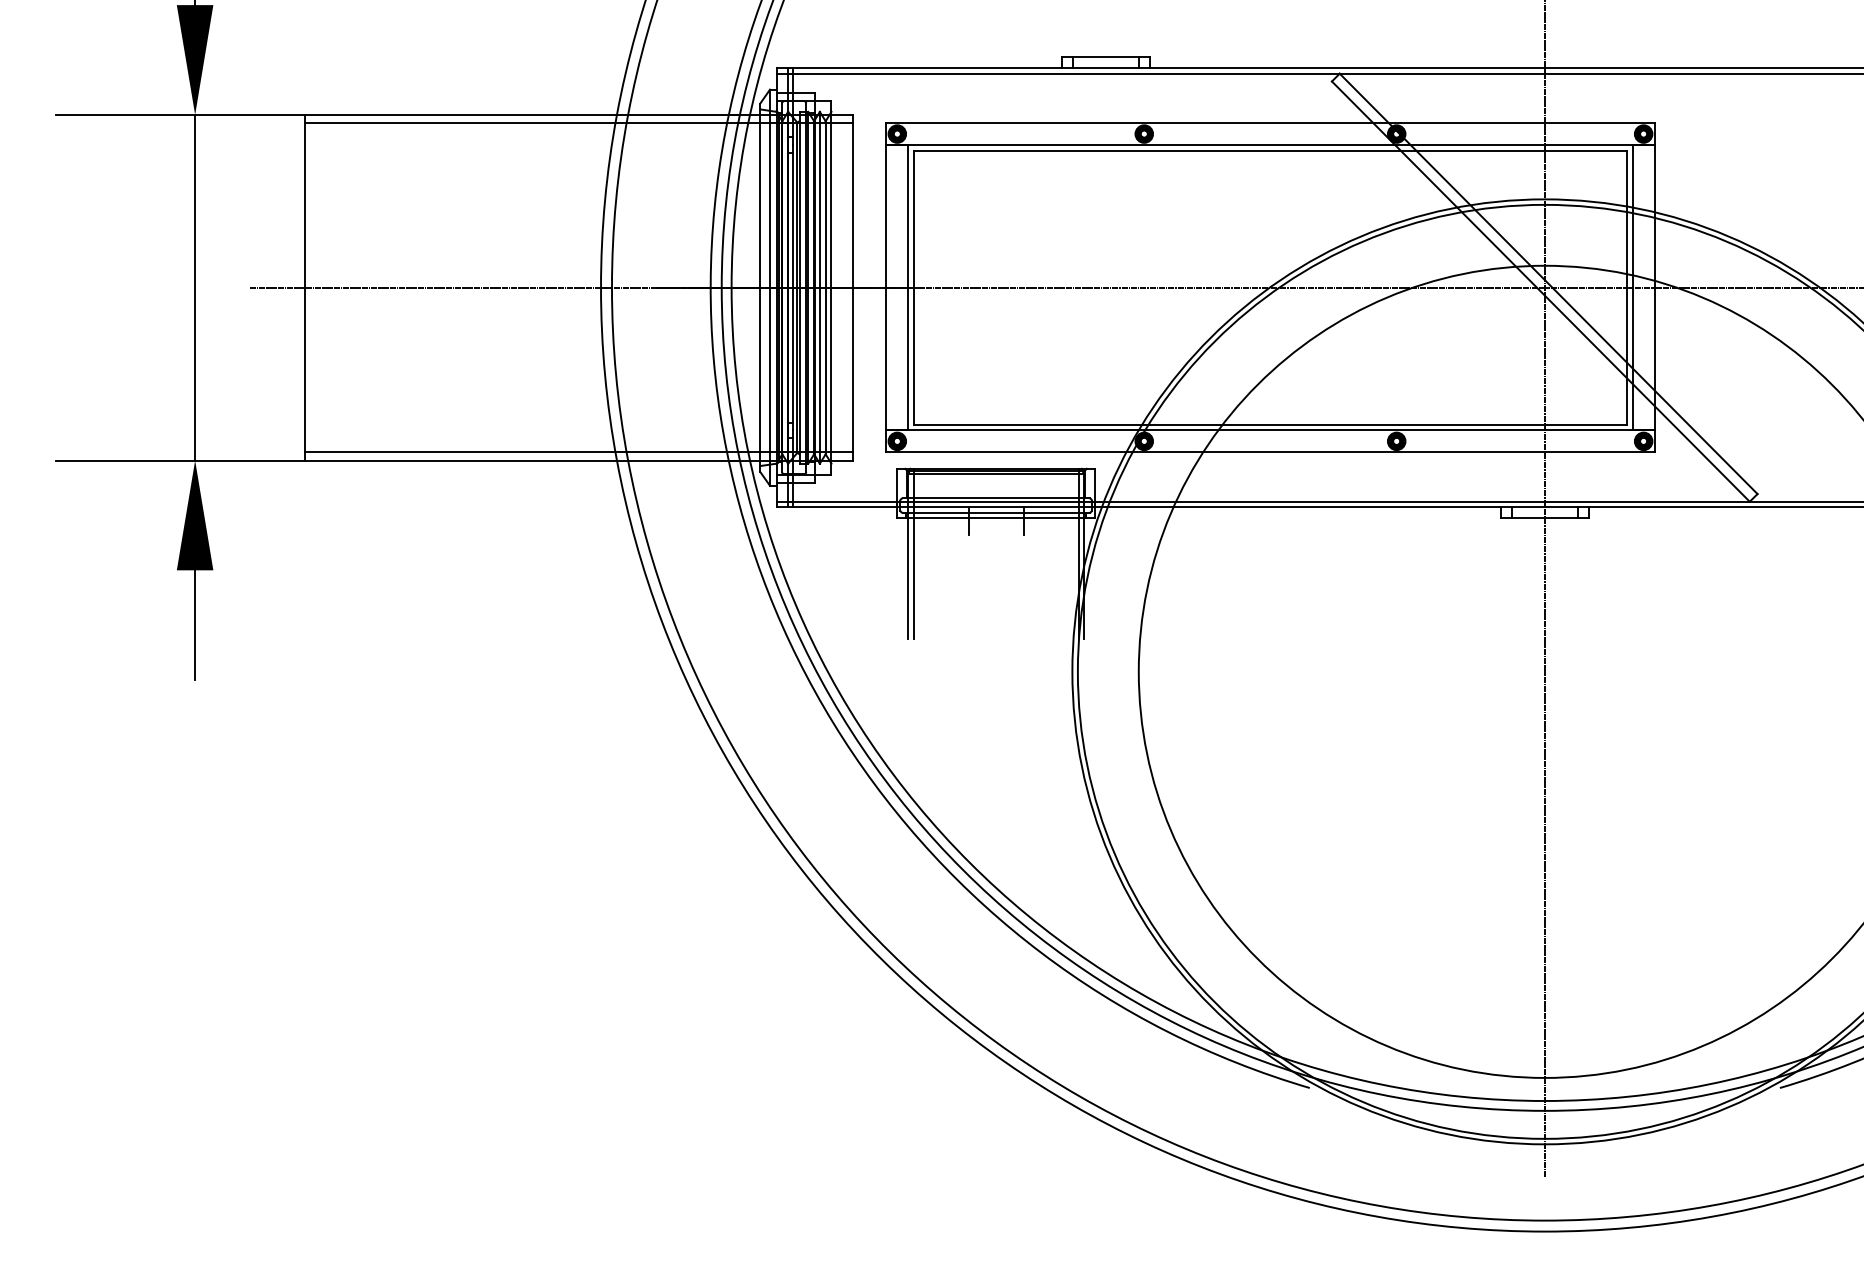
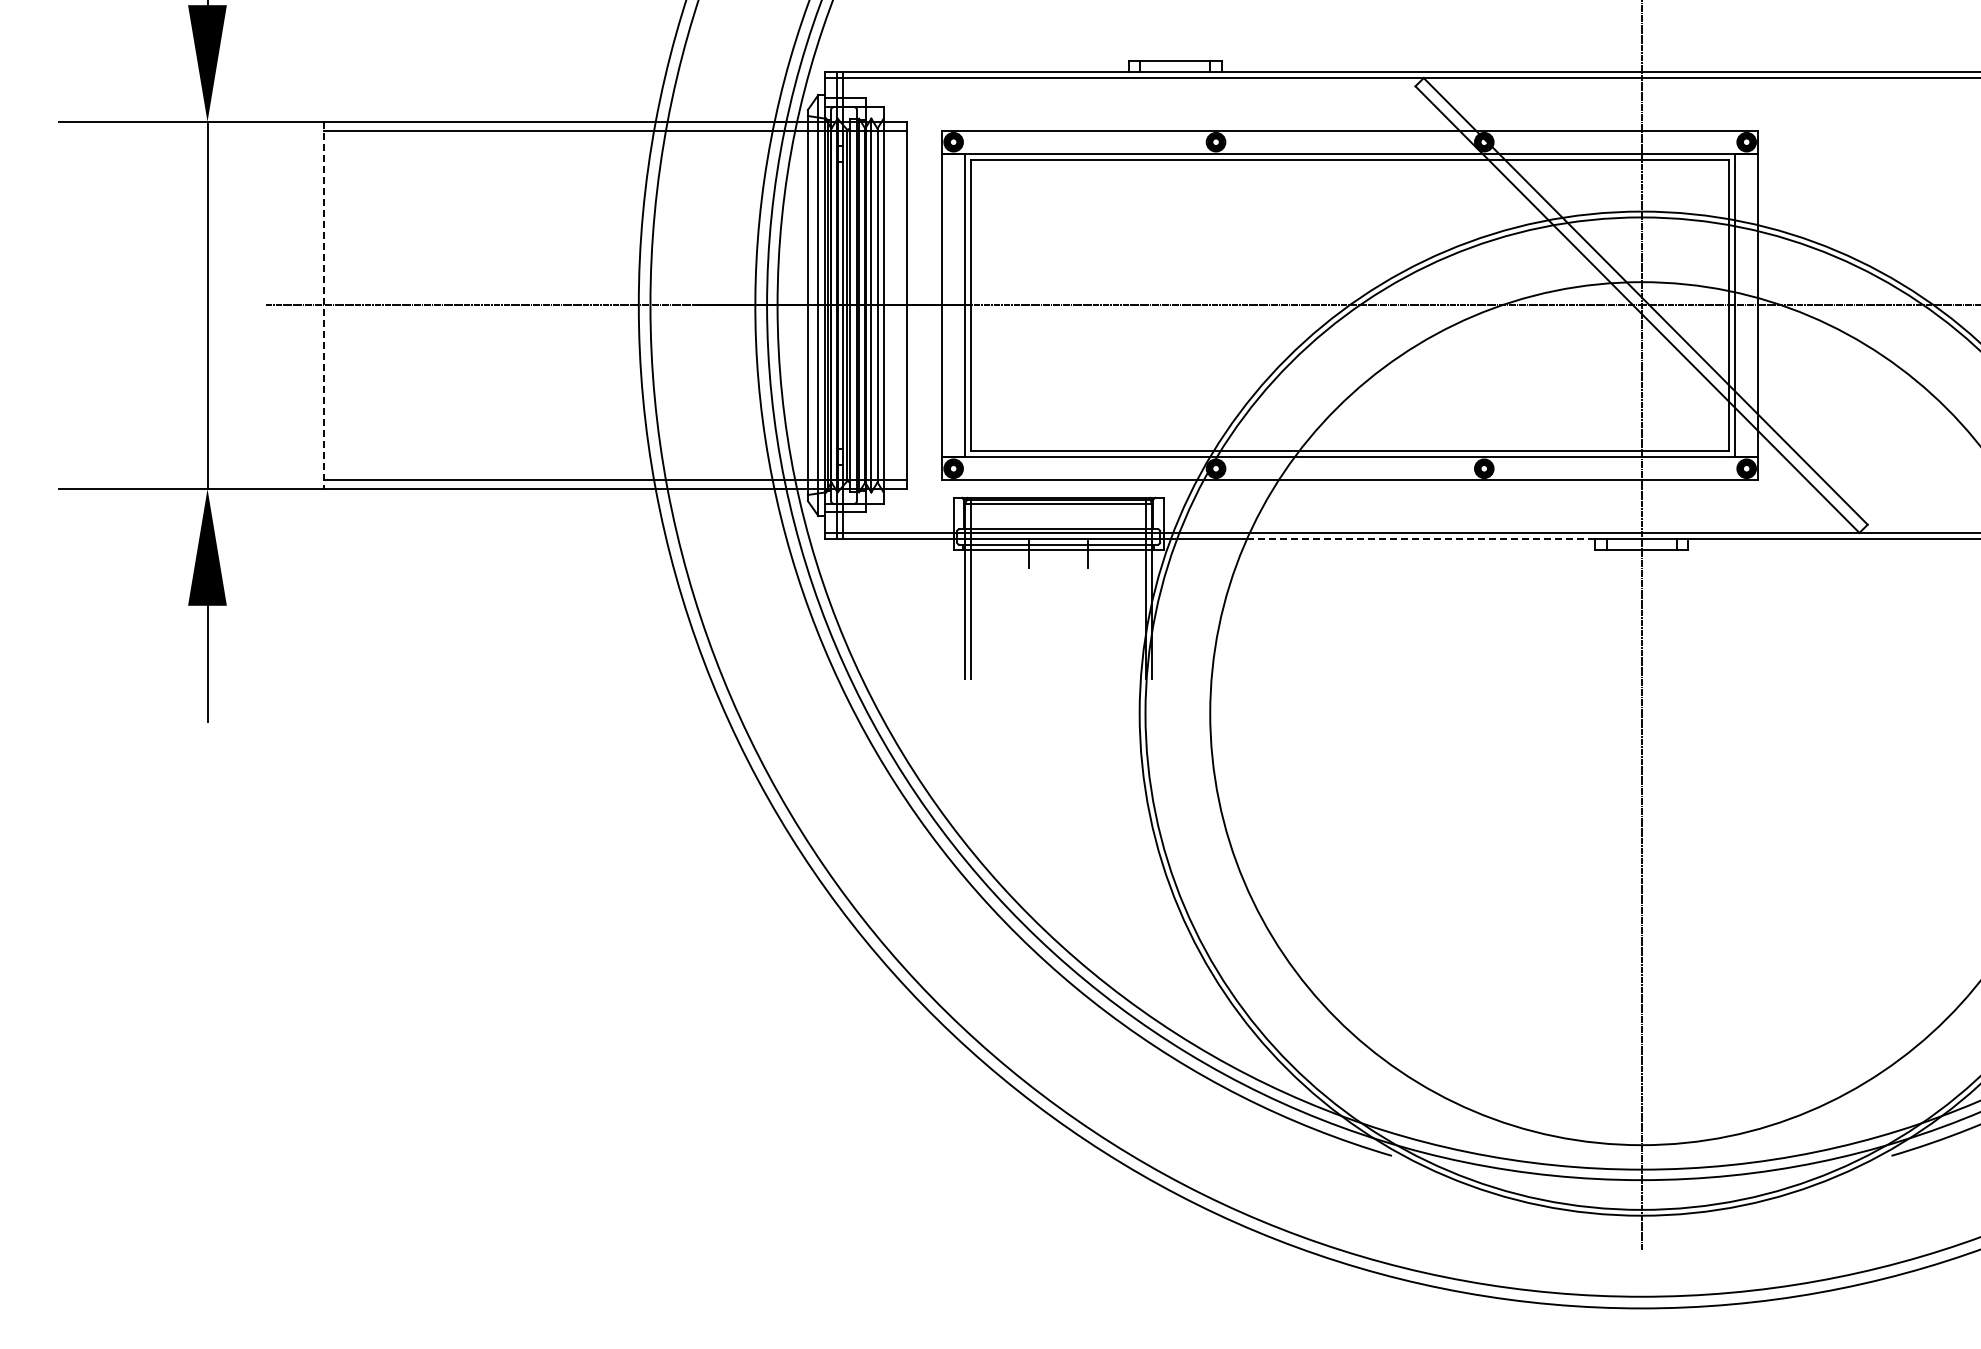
line: (304, 287) -> (323, 305), solid -> dashed
line: (1337, 507) -> (1421, 538), solid -> dashed

